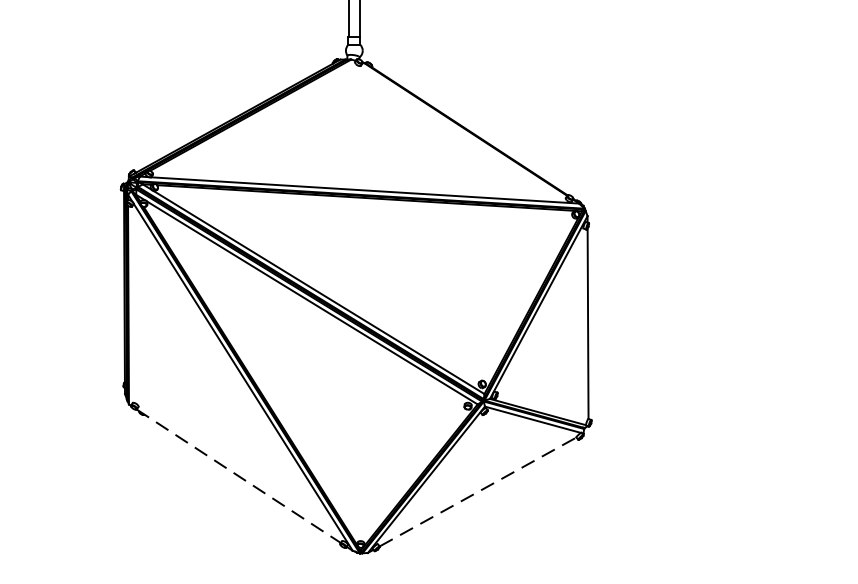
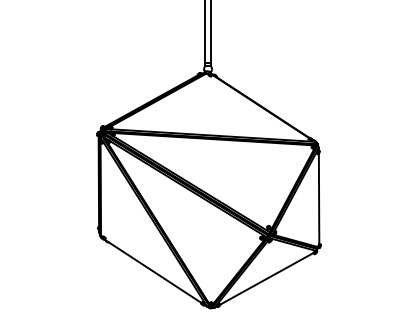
line: (239, 476) -> (153, 271), dashed -> solid
line: (479, 491) -> (267, 278), dashed -> solid

